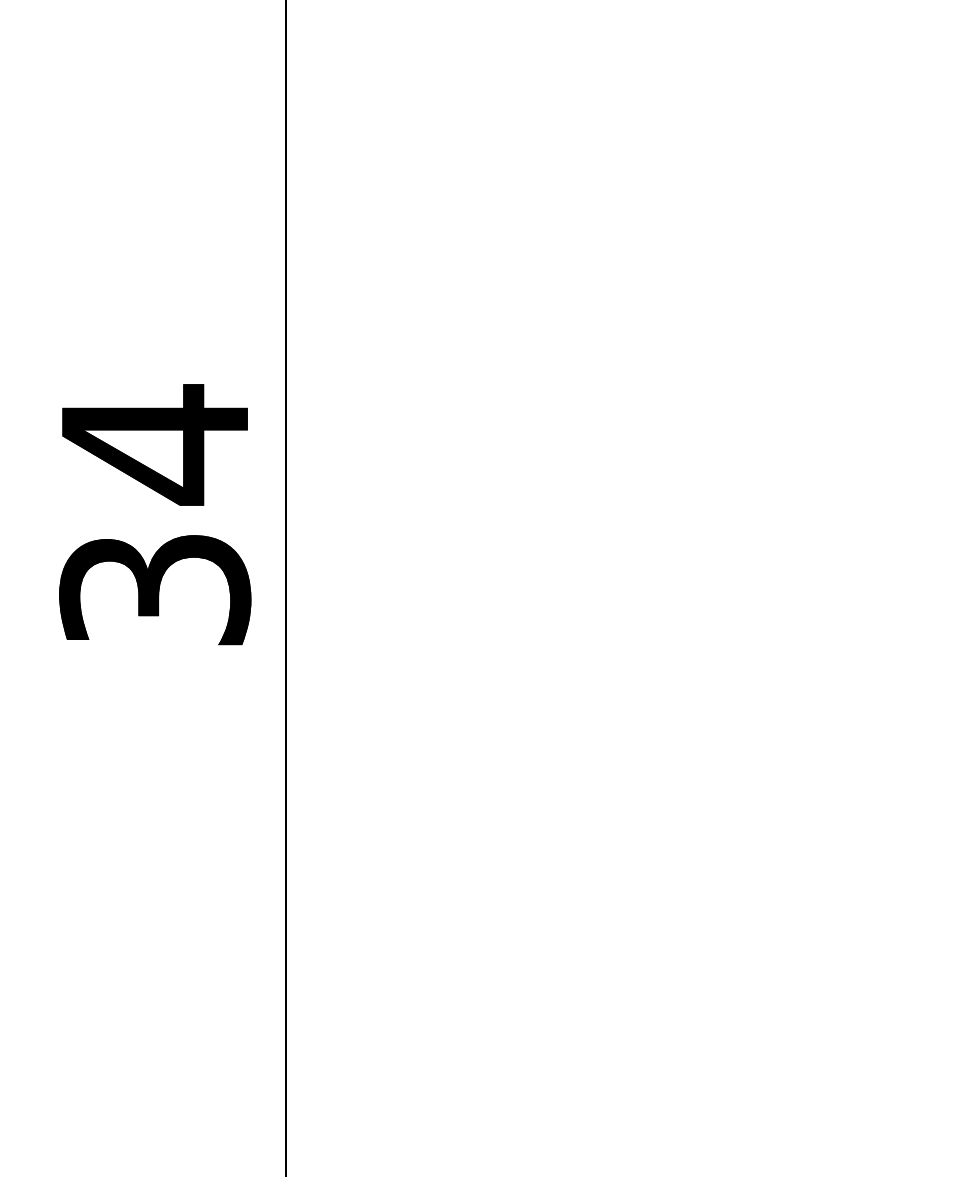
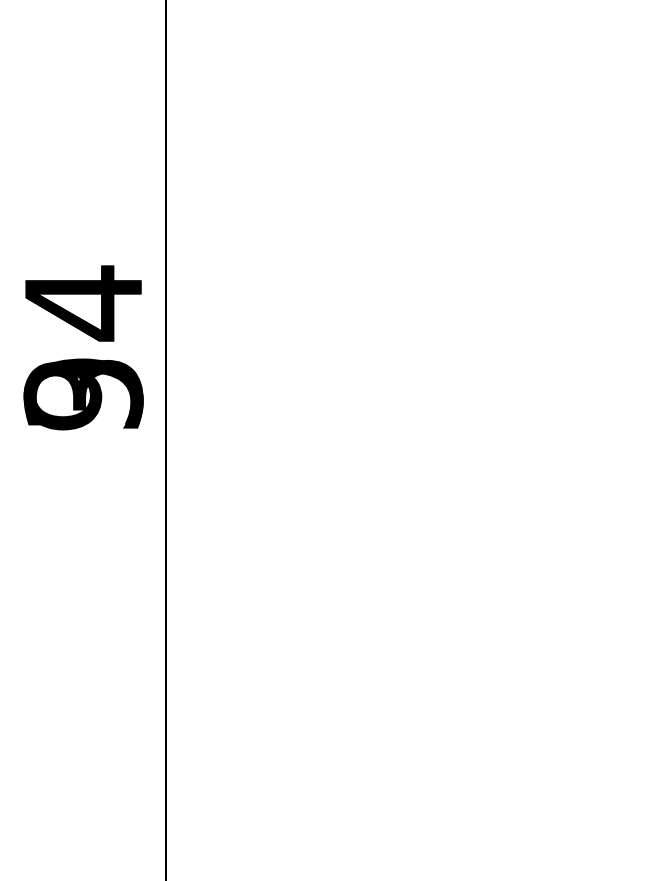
text: (154, 590) -> (83, 394), 34 -> 94

